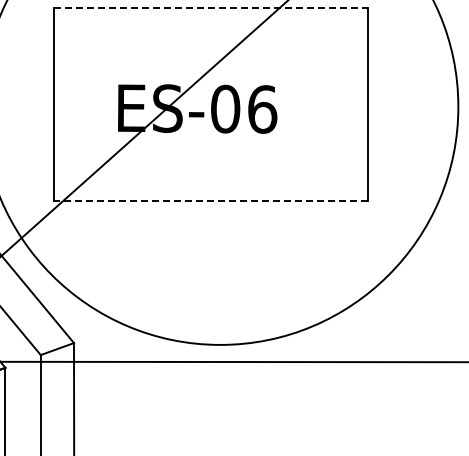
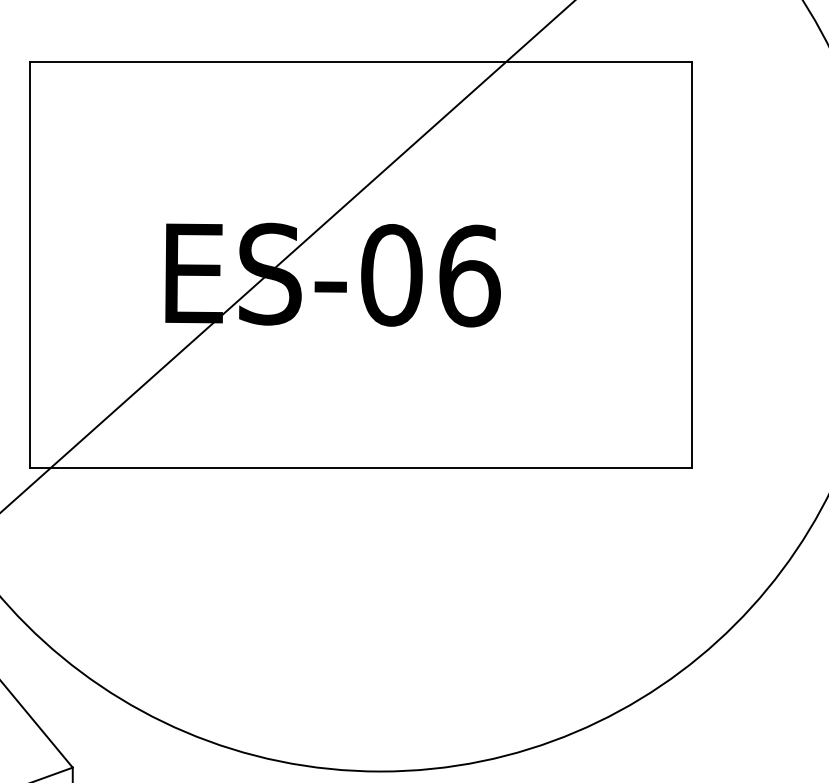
line: (211, 7) -> (362, 61), dashed -> solid
line: (210, 200) -> (360, 467), dashed -> solid

